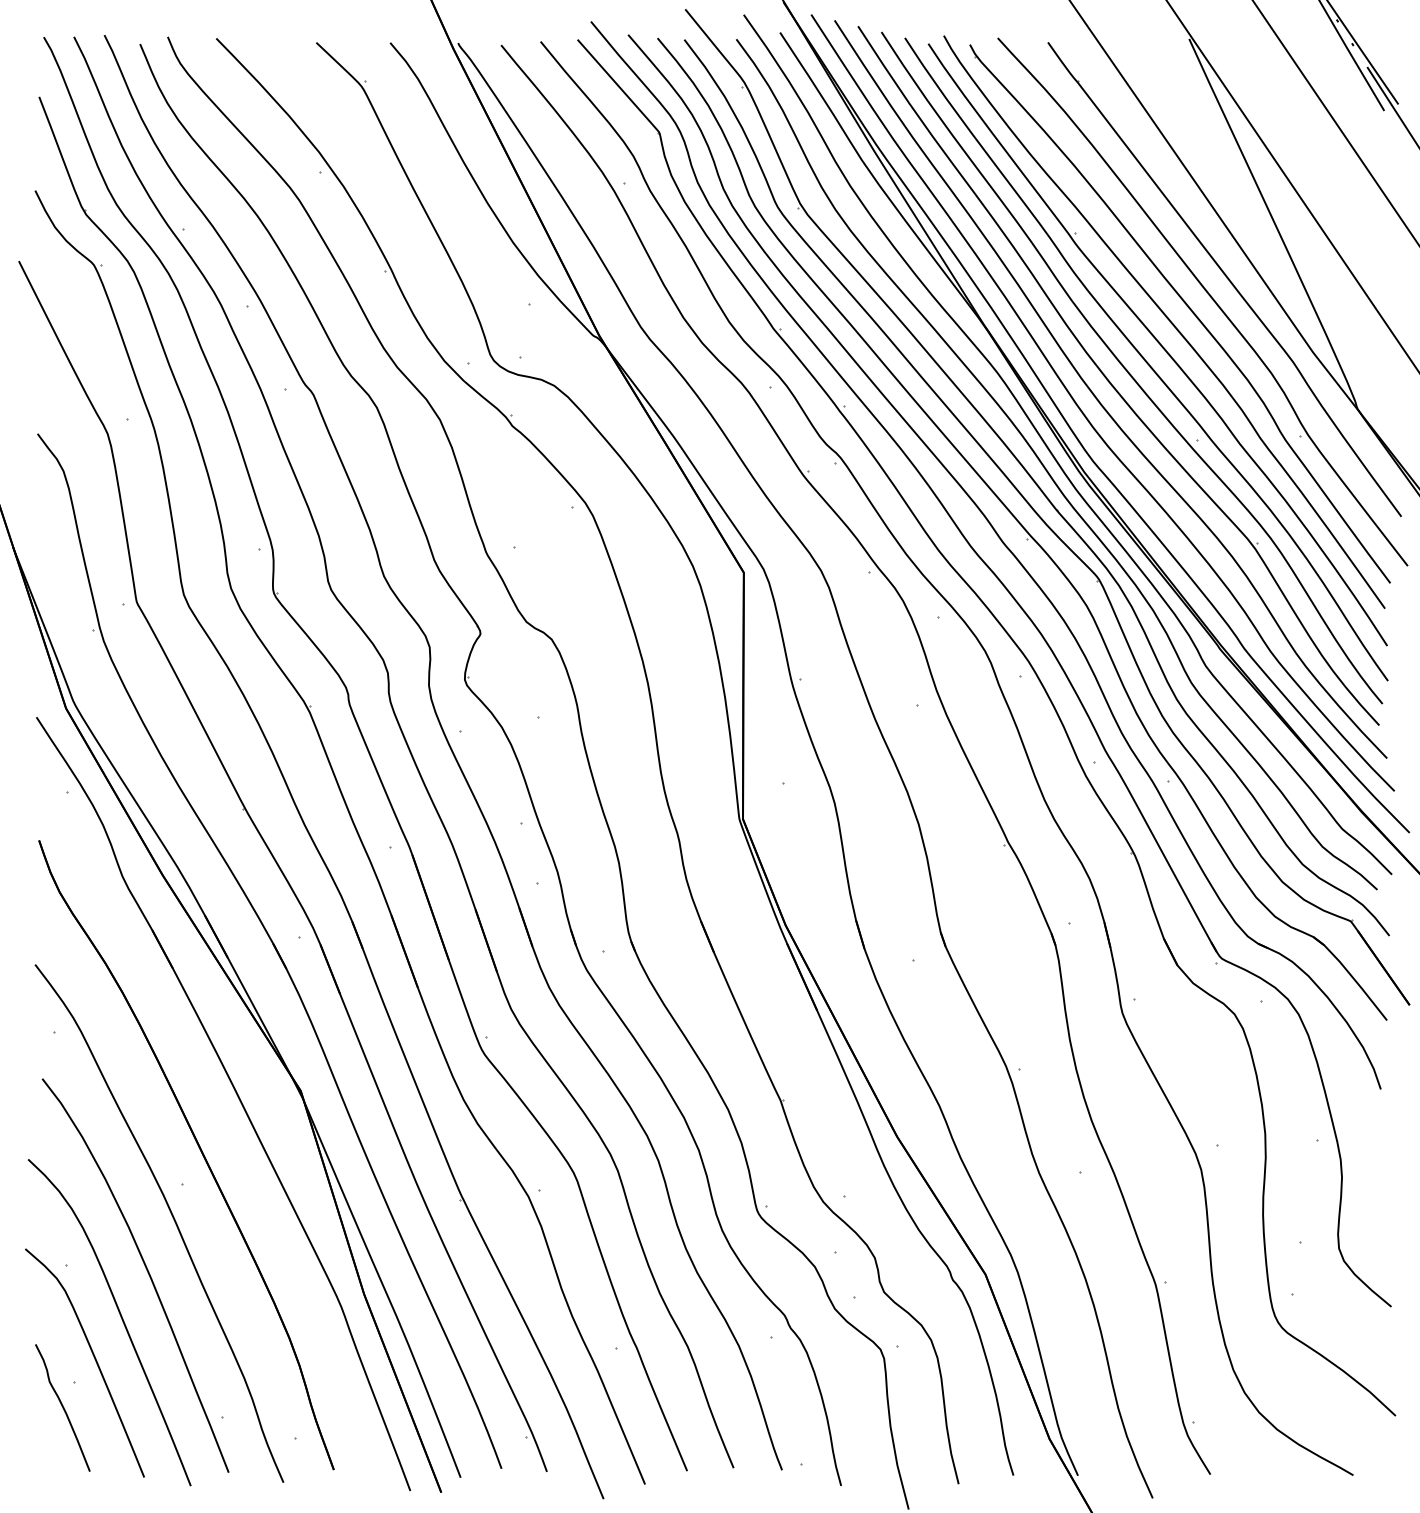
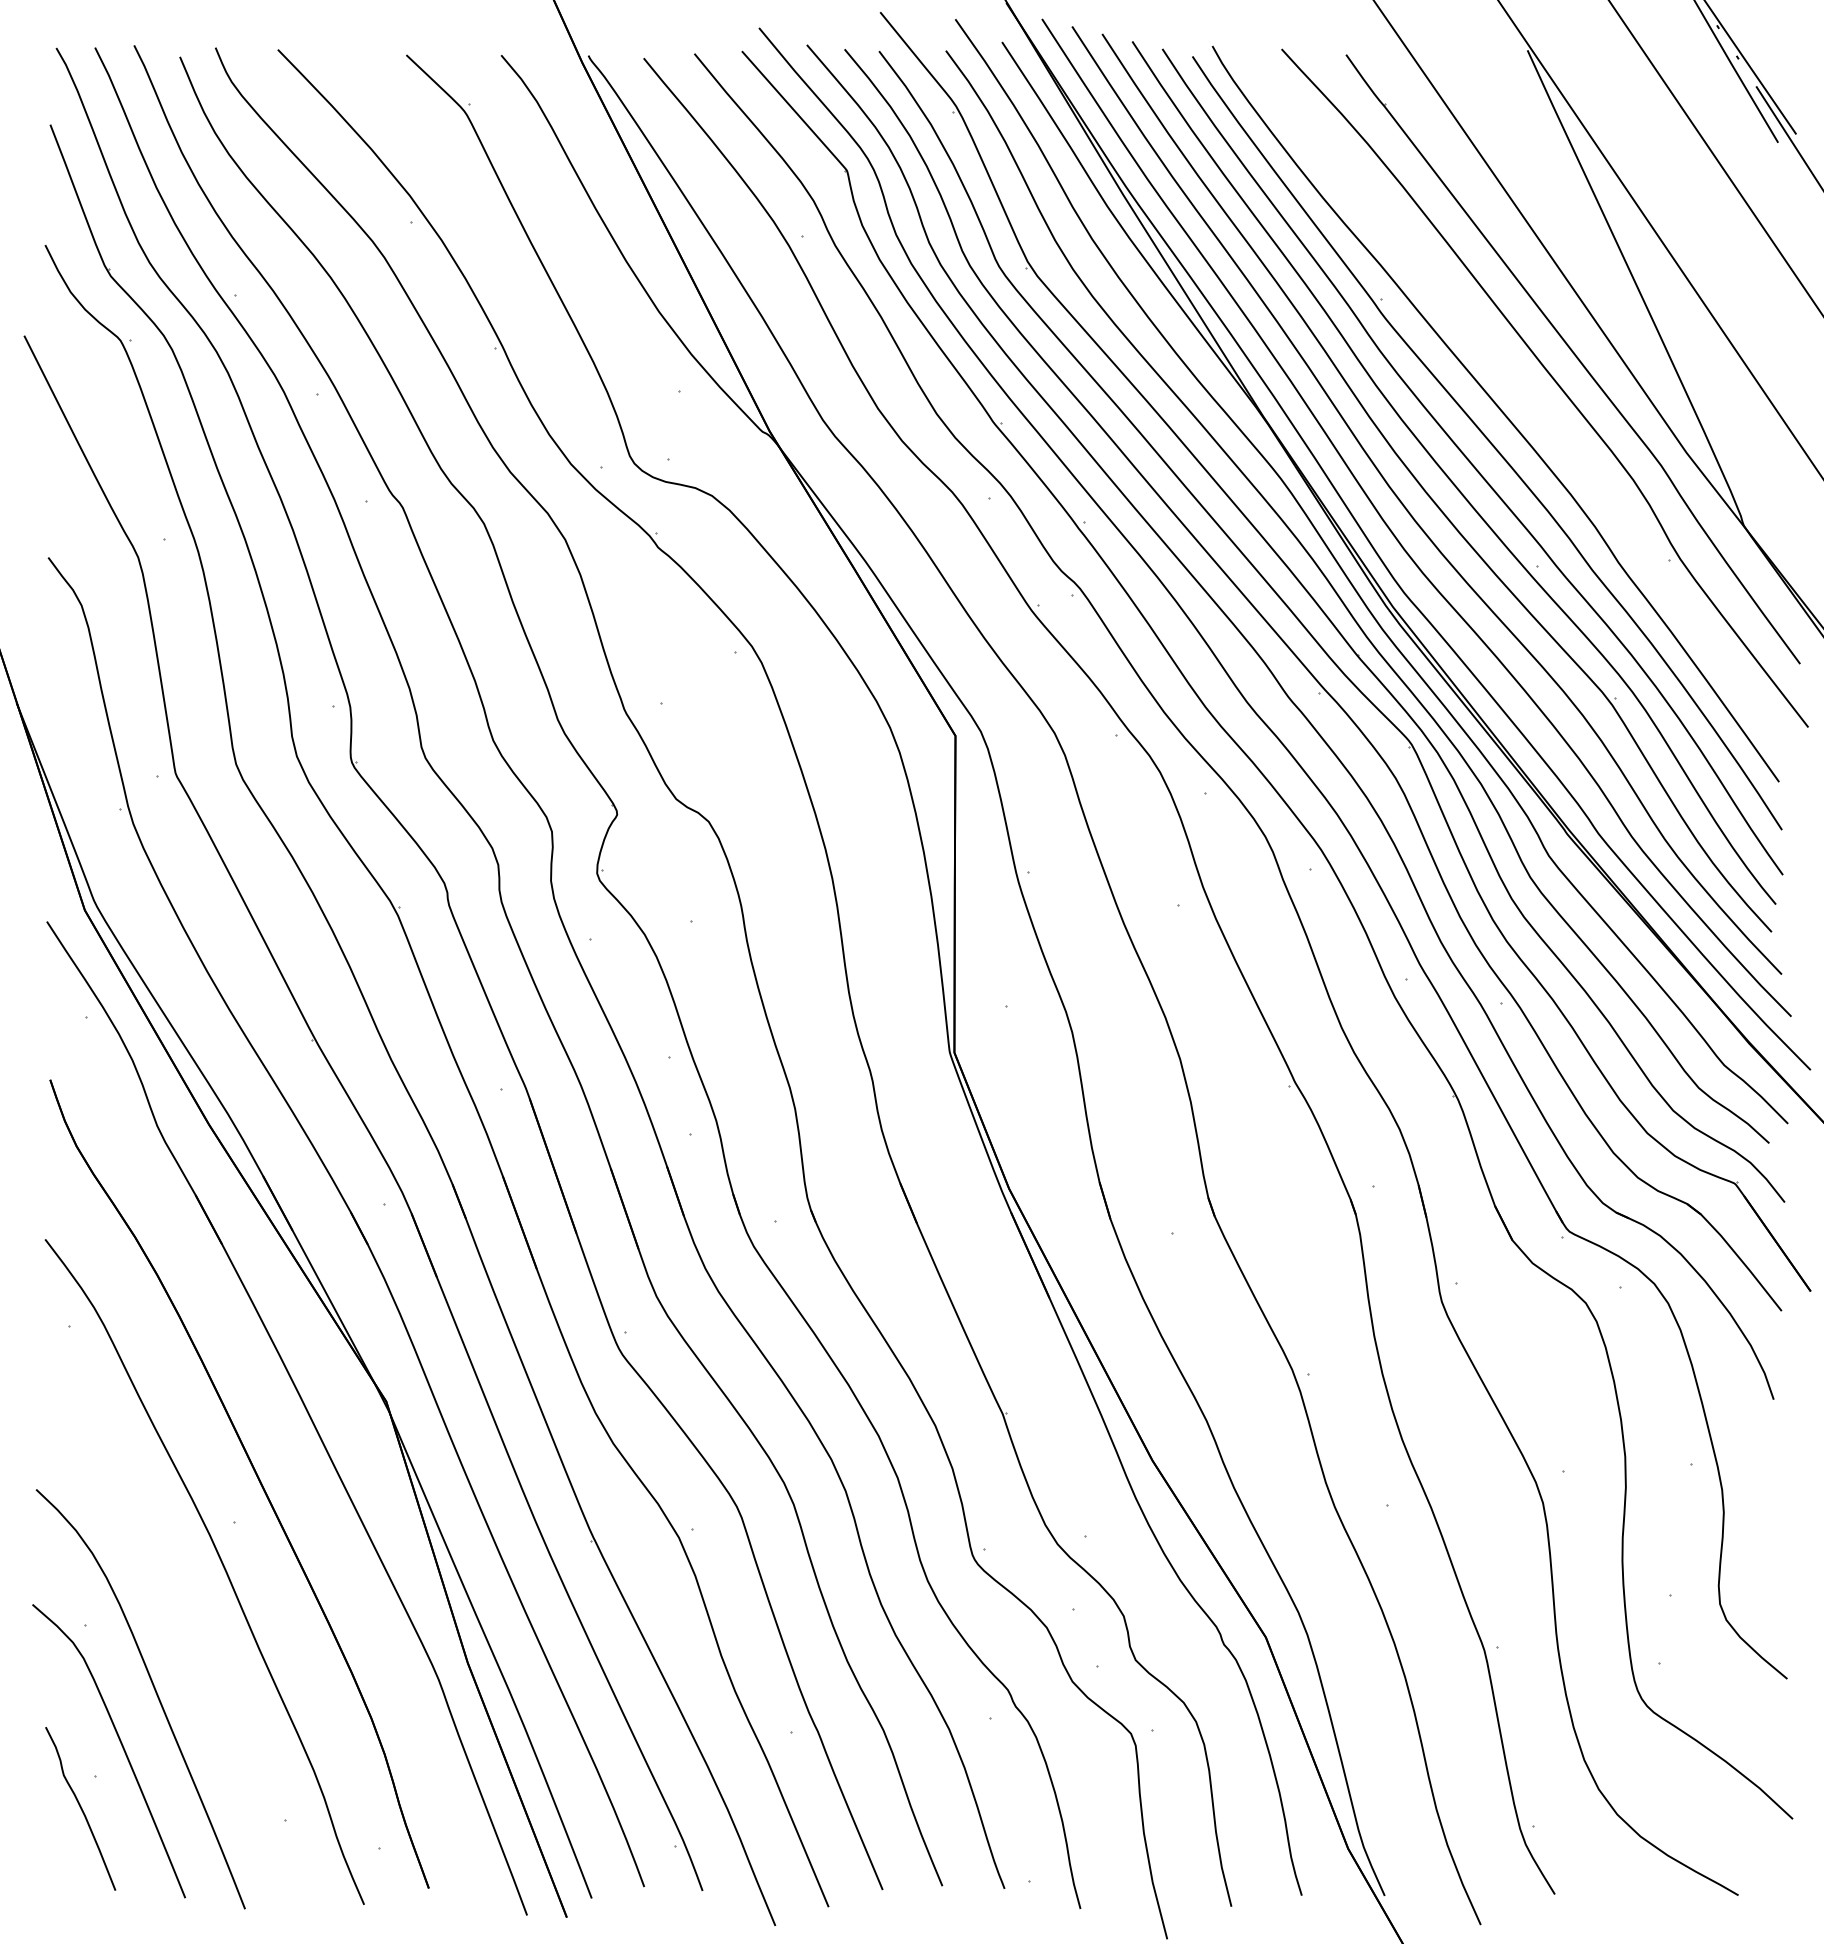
part: (1186, 306) -> (1524, 393), removed
curve: (145, 1269) -> (187, 1630), removed

